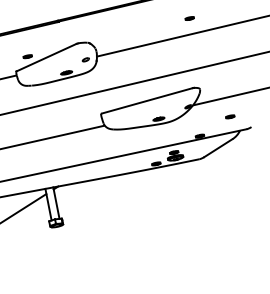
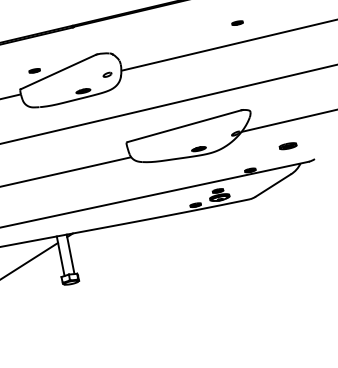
part: (230, 116) -> (288, 145), size x1.6

